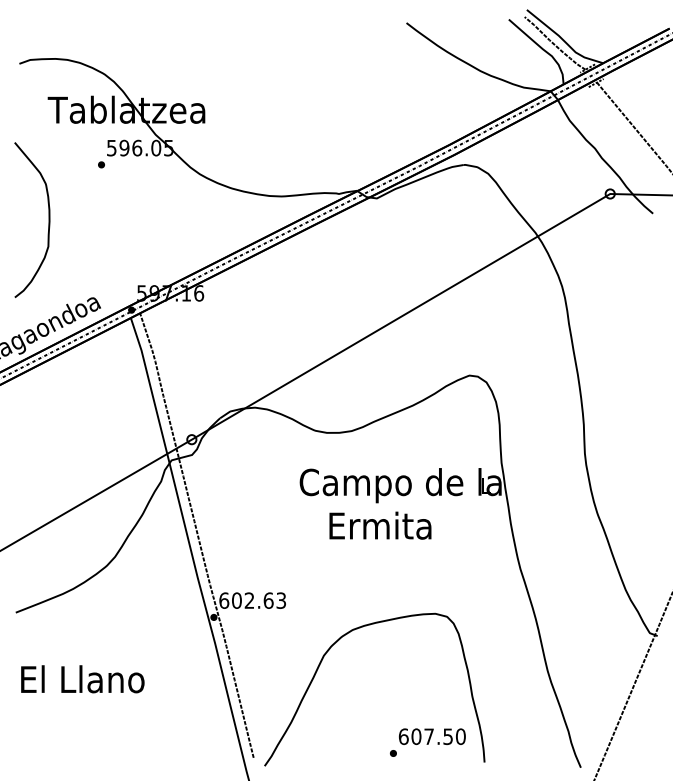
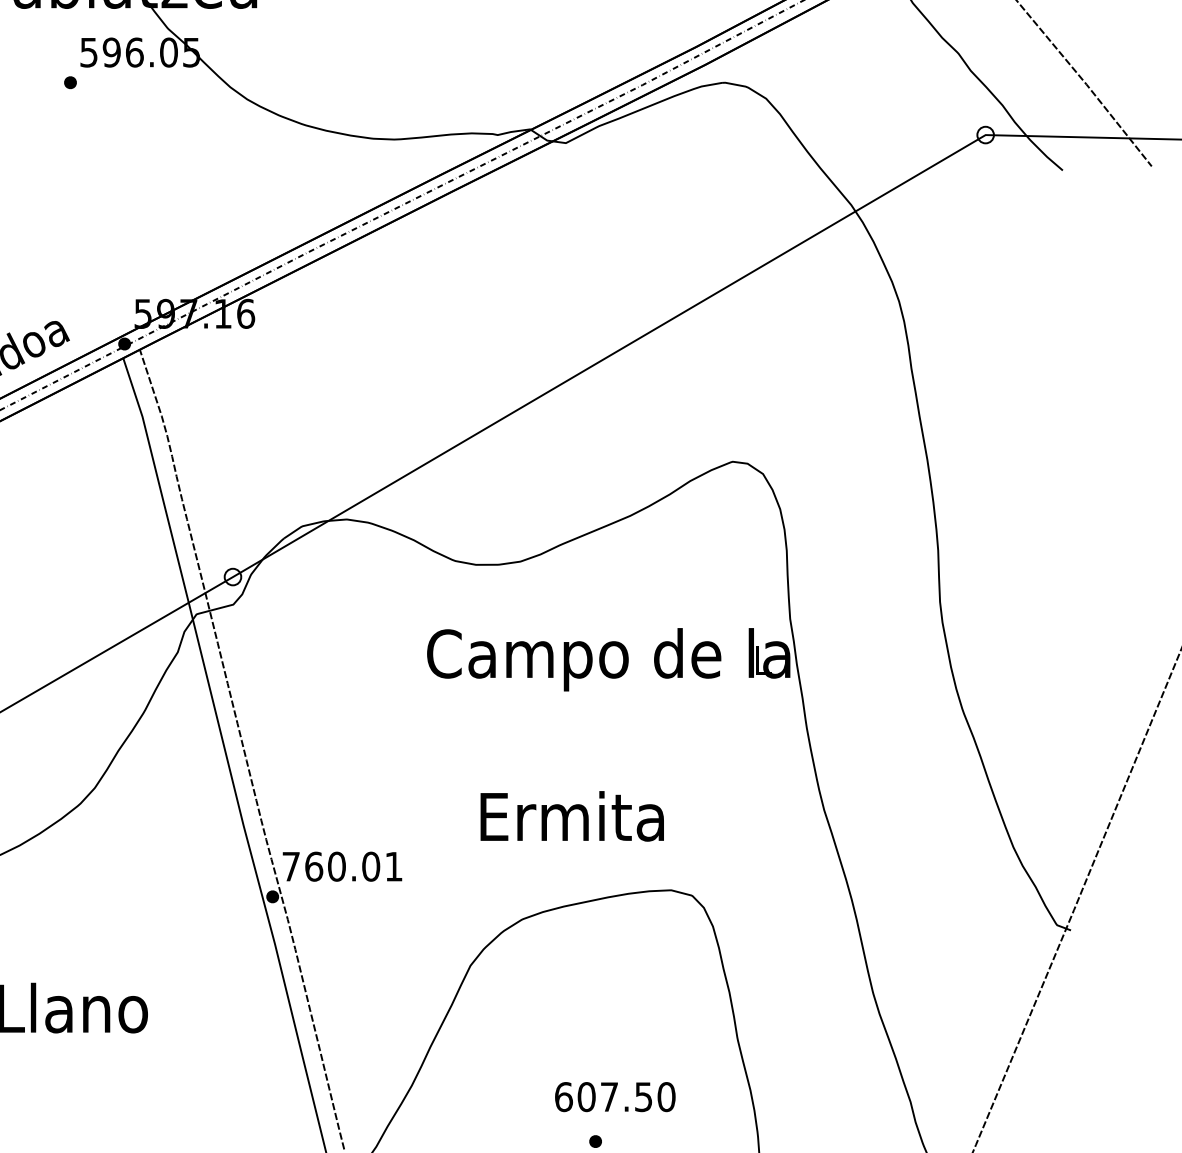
text: (380, 525) -> (572, 816), moved
text: (252, 600) -> (342, 866), 602.63 -> 760.01
text: (432, 736) -> (615, 1096), moved

